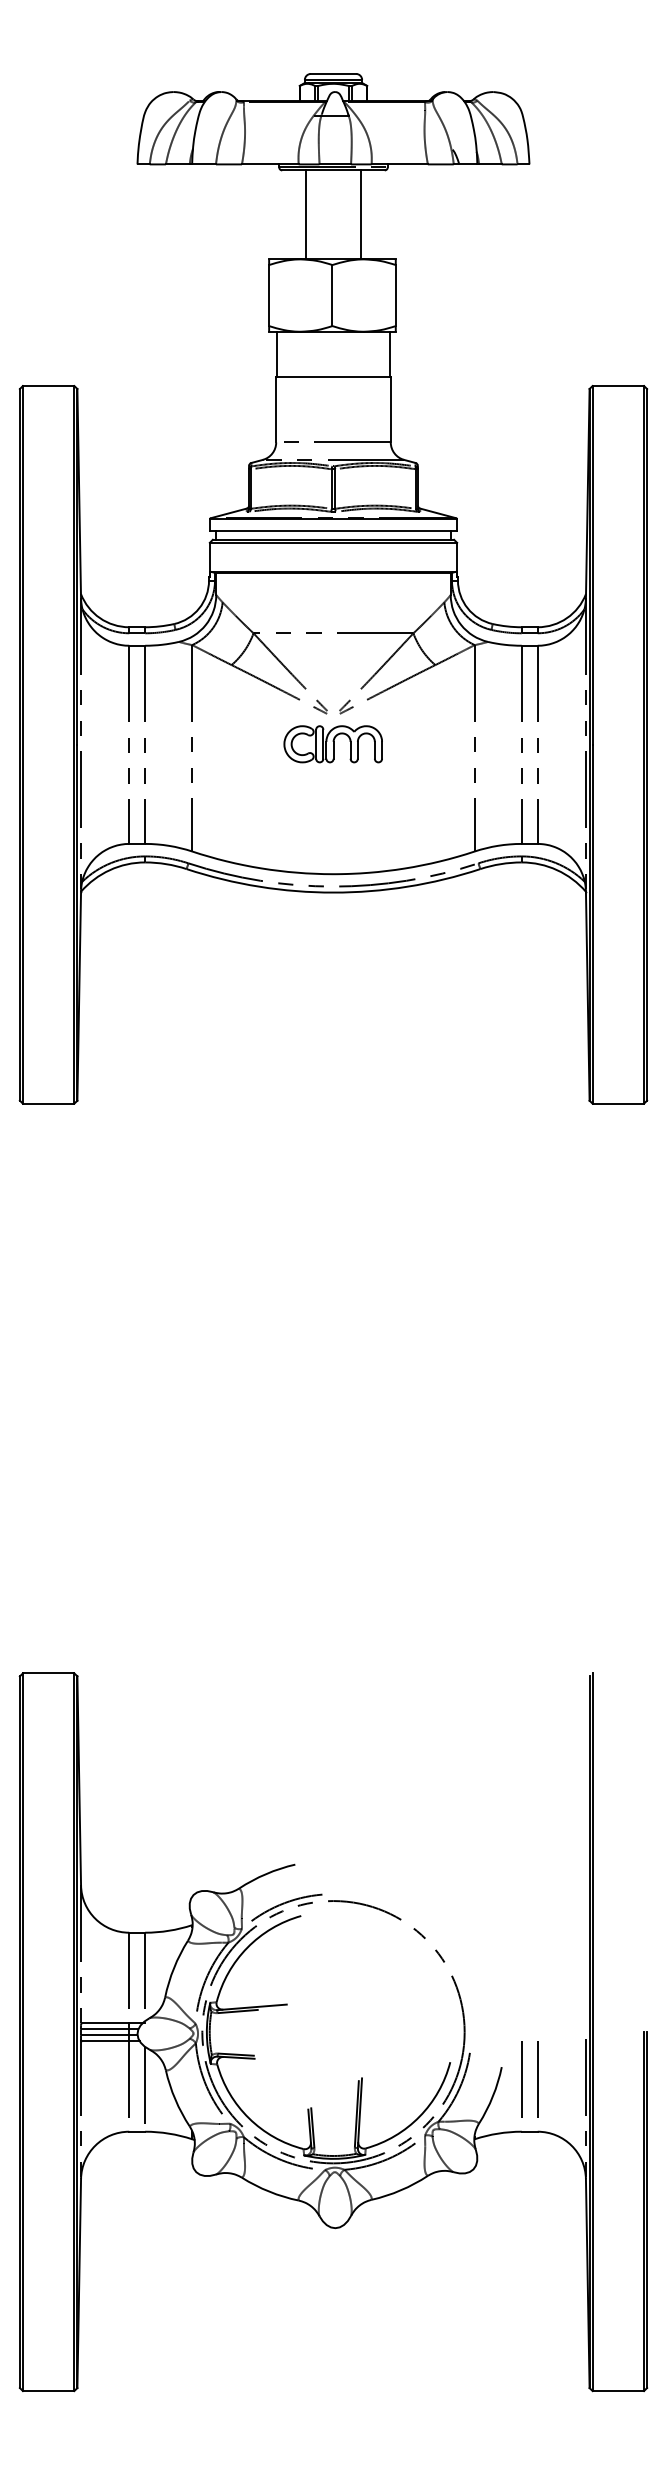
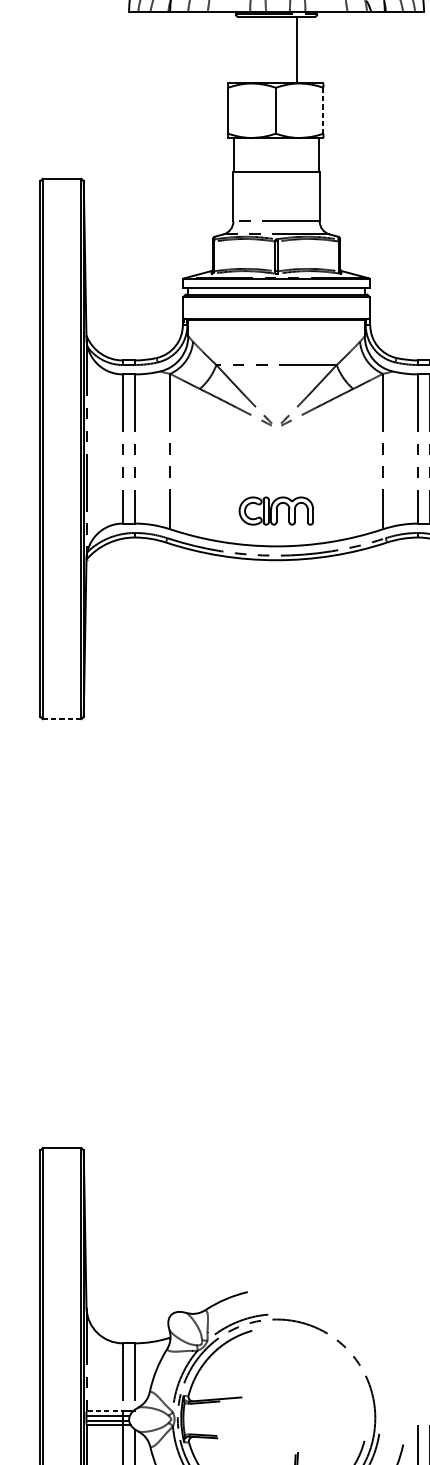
line: (306, 214) -> (256, 49), removed
line: (395, 295) -> (323, 110), solid -> dashed
part: (332, 744) -> (275, 511), moved
line: (48, 1103) -> (61, 719), solid -> dashed
line: (106, 2023) -> (105, 1411), solid -> dashed

